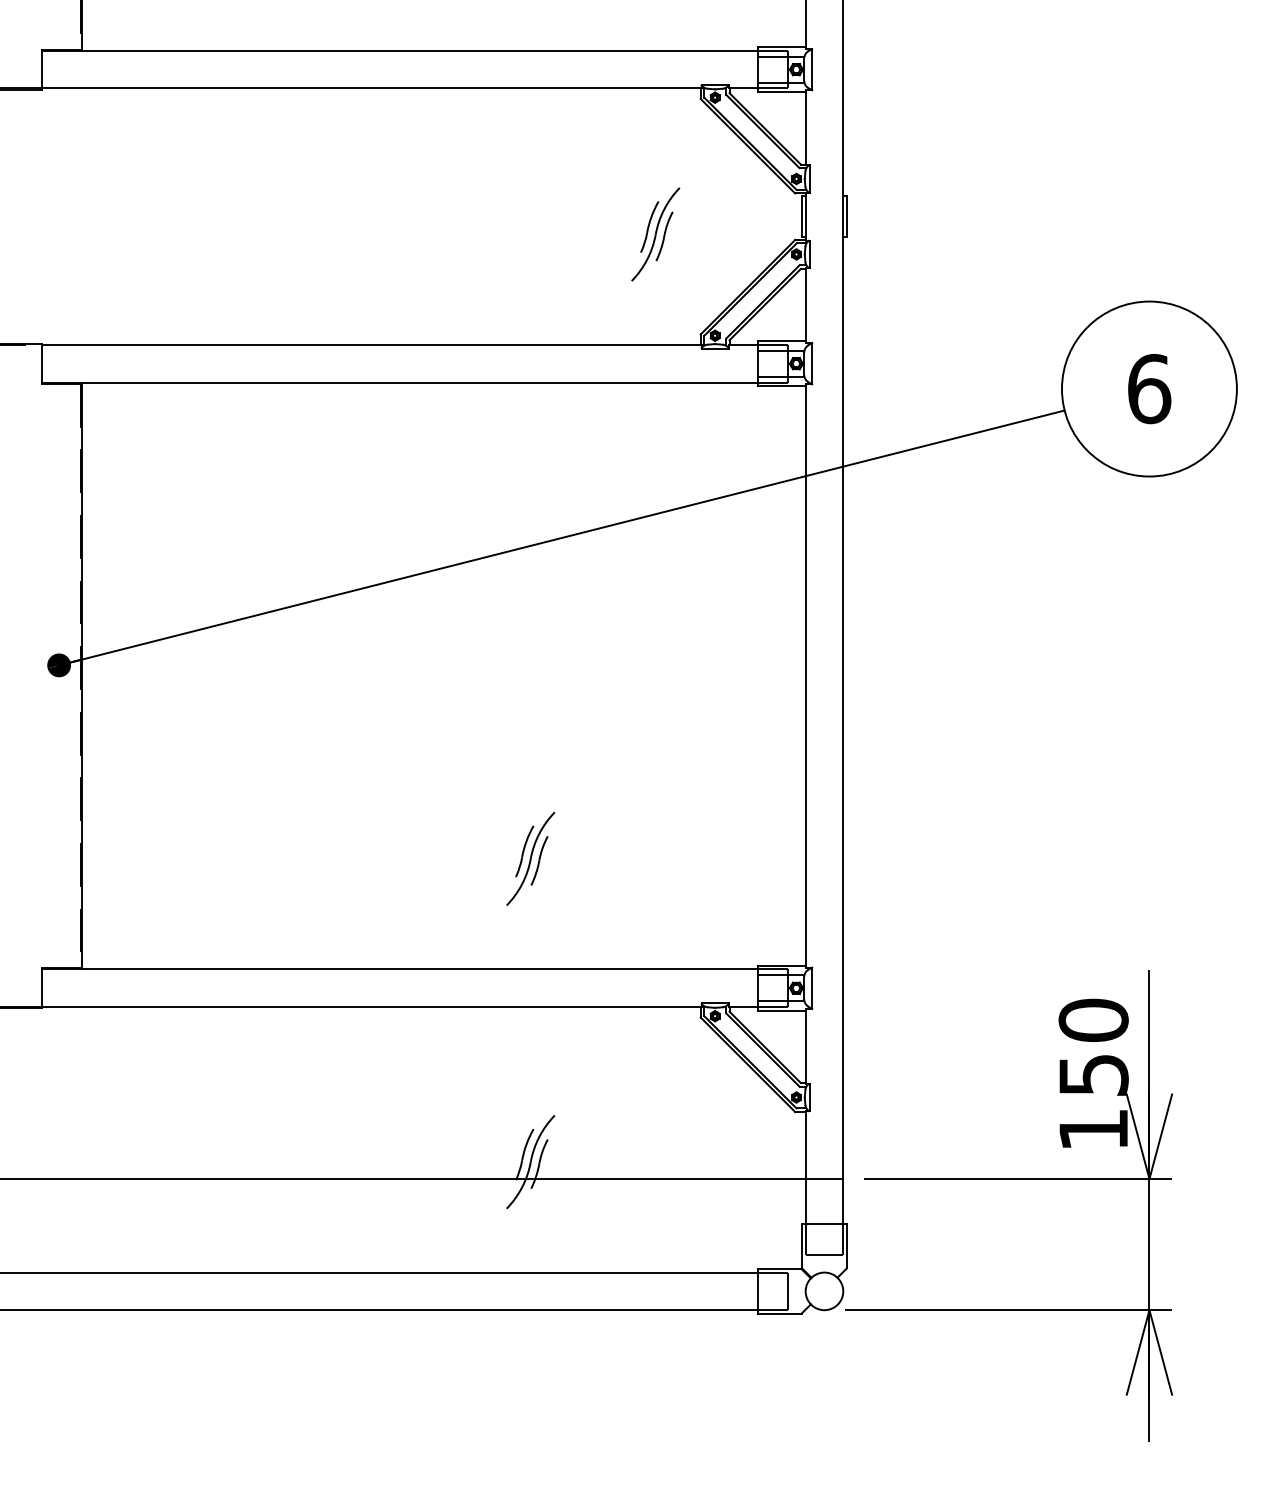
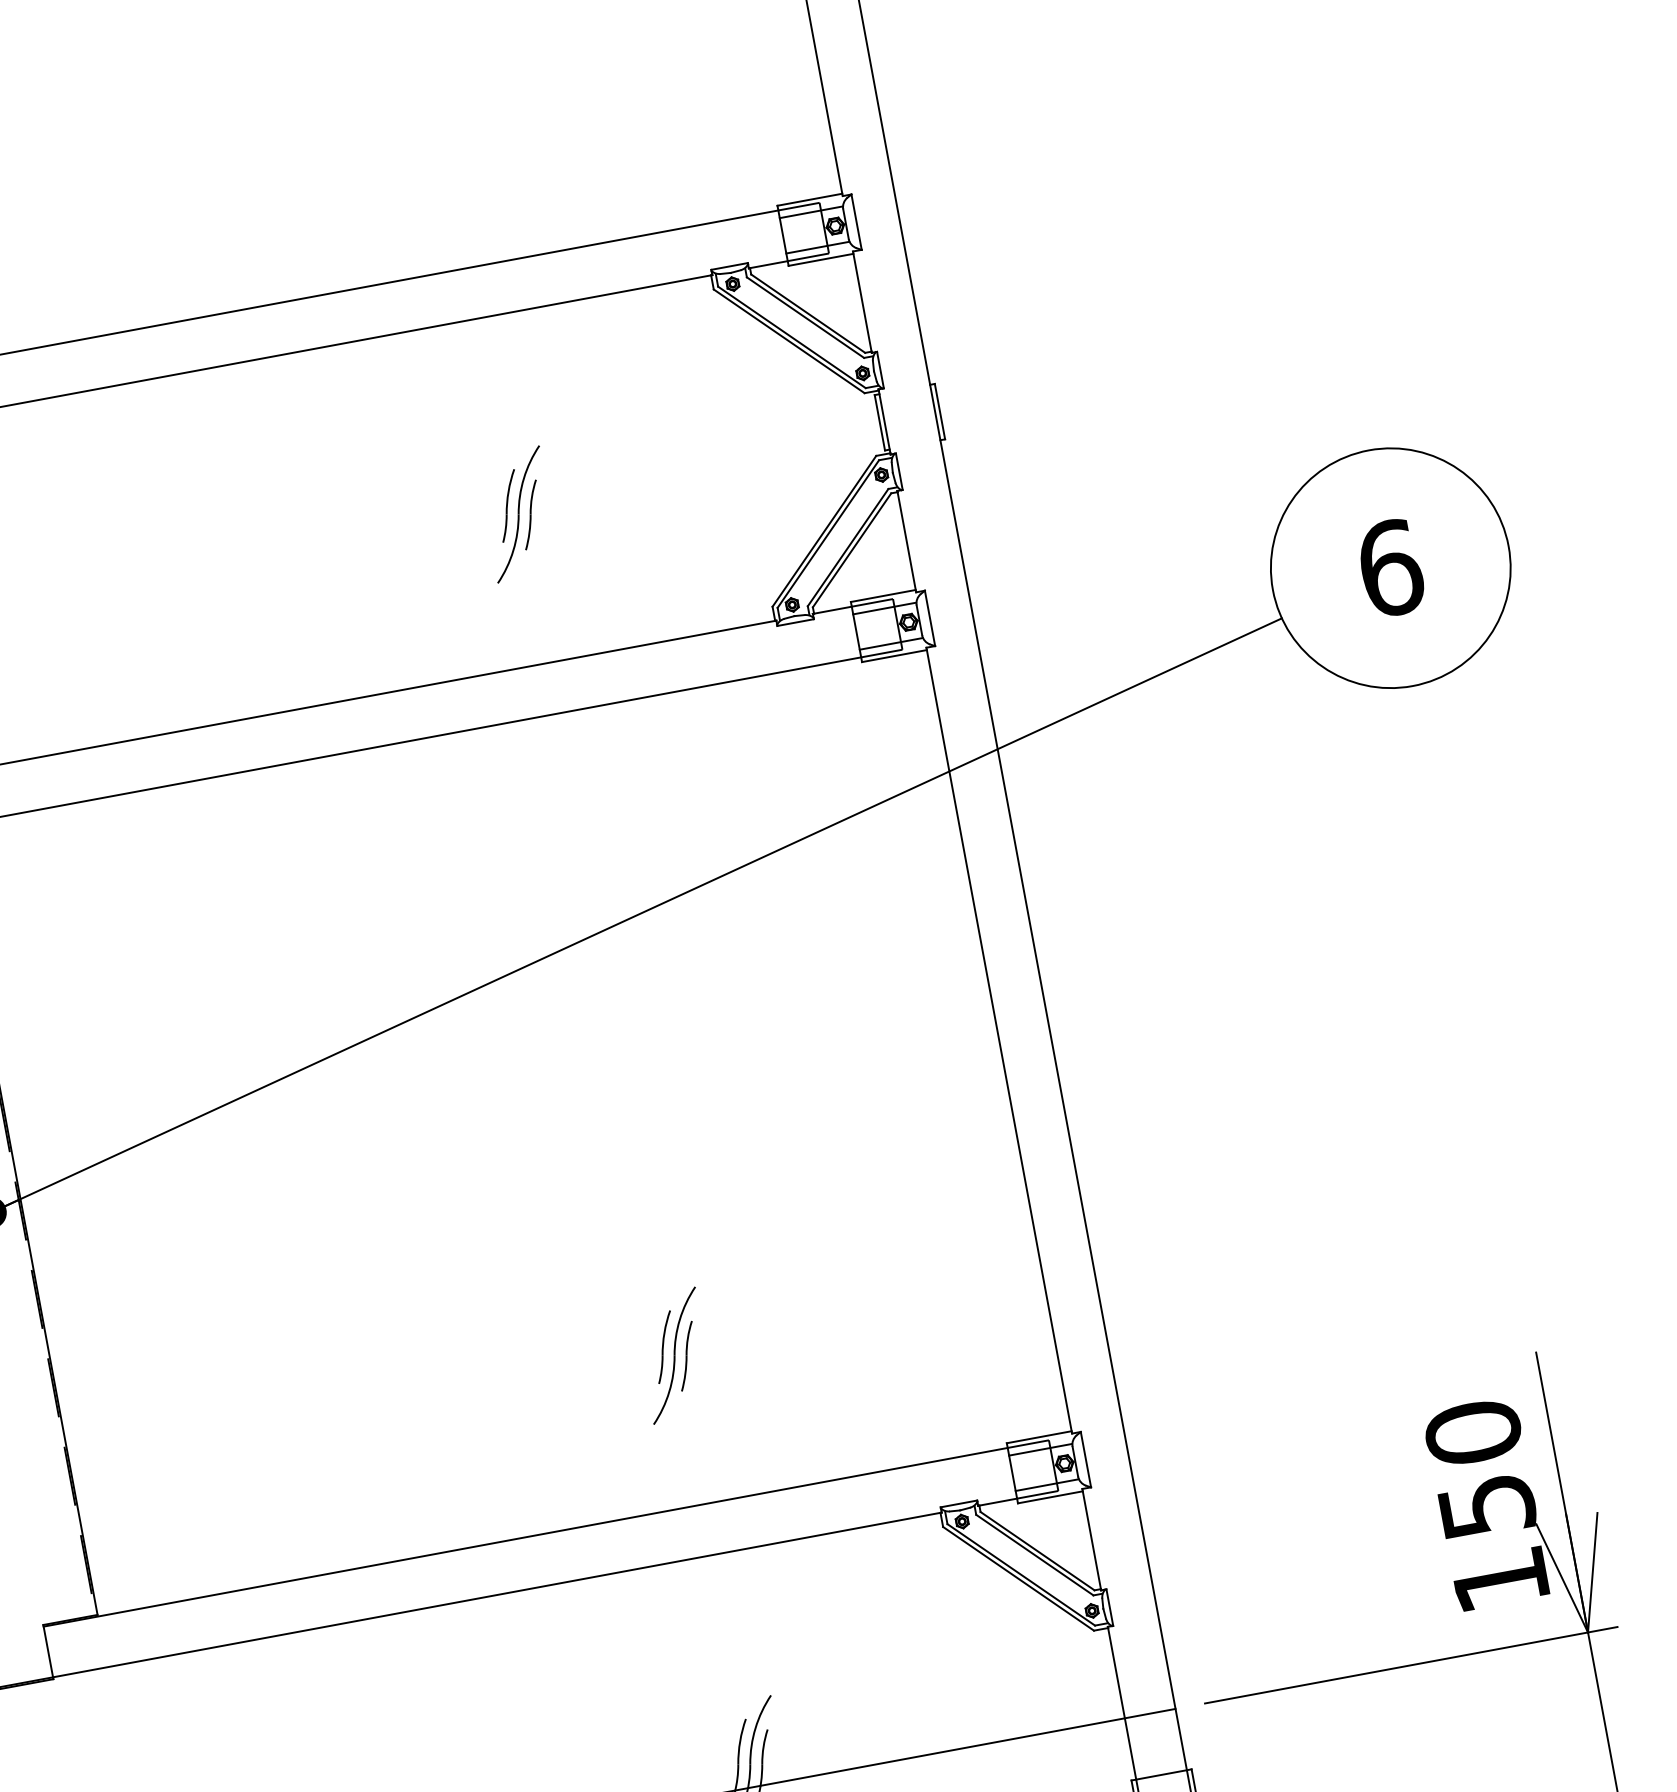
part: (655, 234) -> (518, 514), moved

